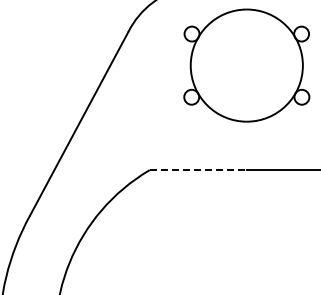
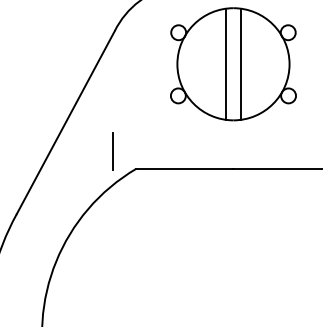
line: (238, 64) -> (225, 63), added
line: (254, 64) -> (241, 63), added
line: (125, 152) -> (112, 151), added
line: (197, 169) -> (184, 168), dashed -> solid

